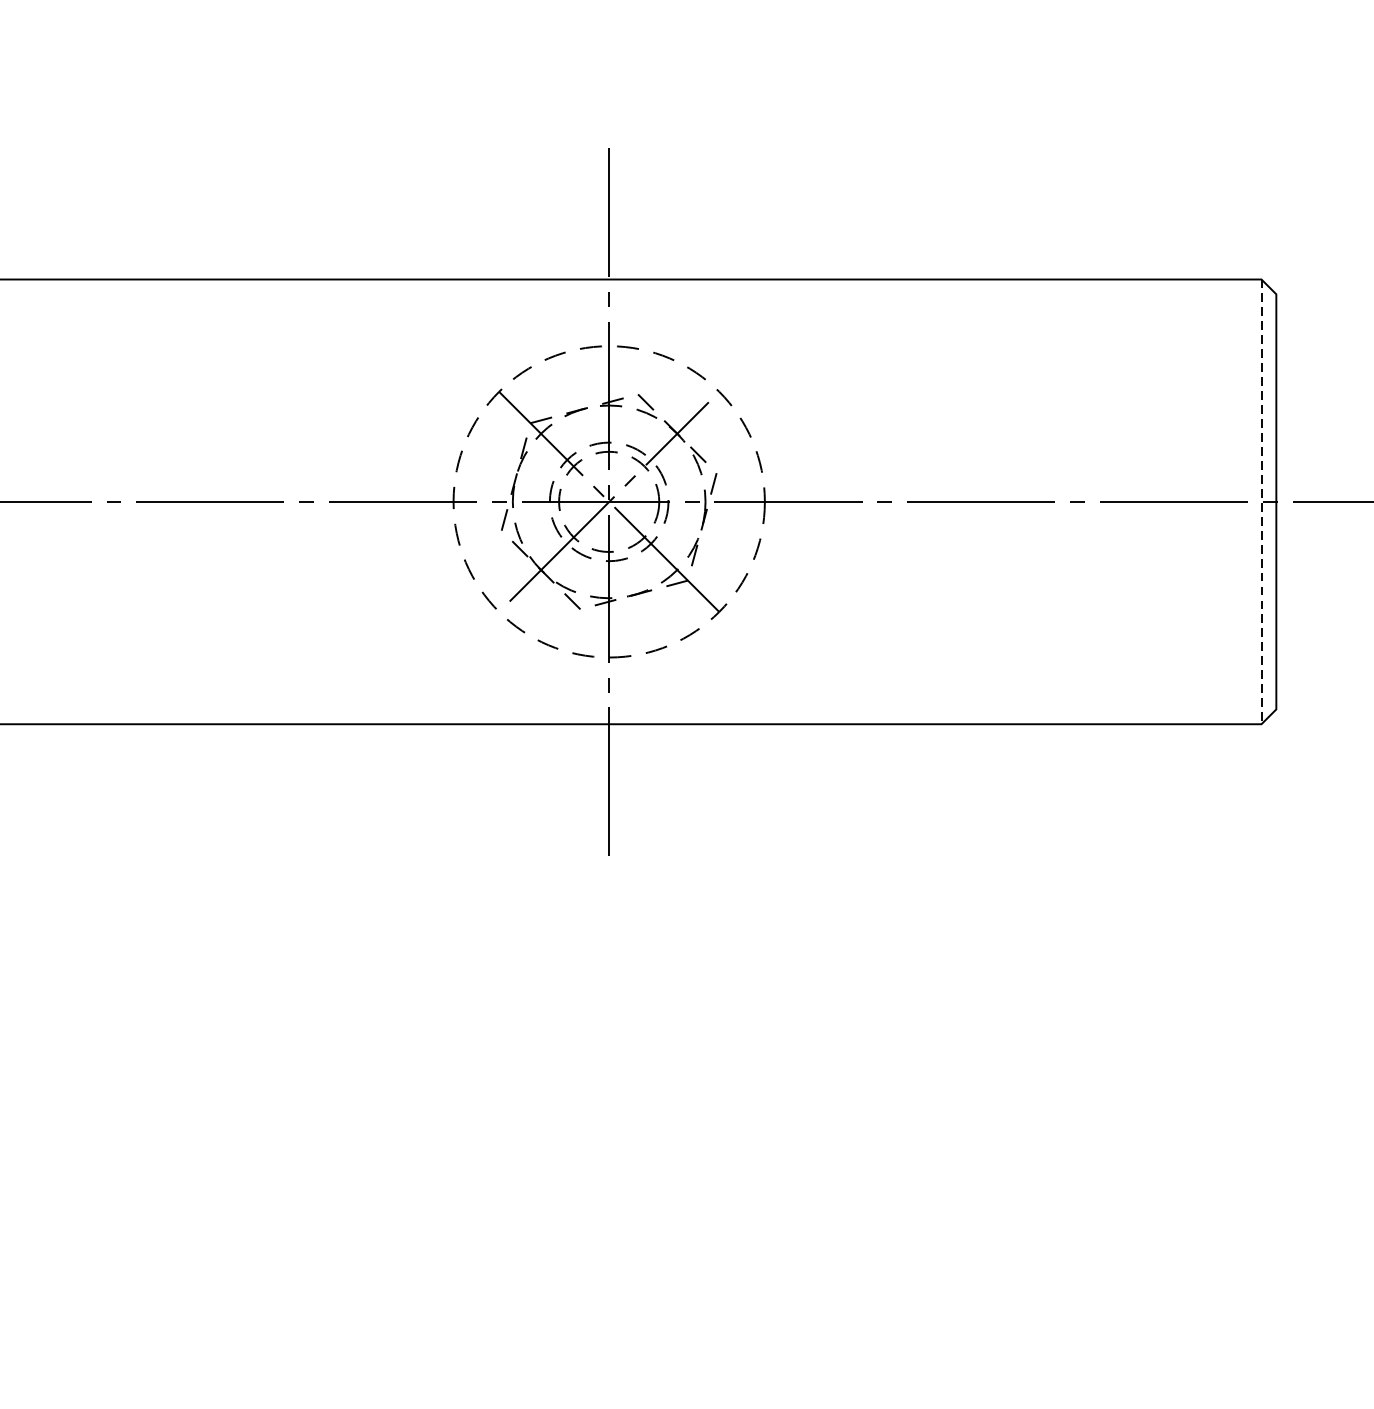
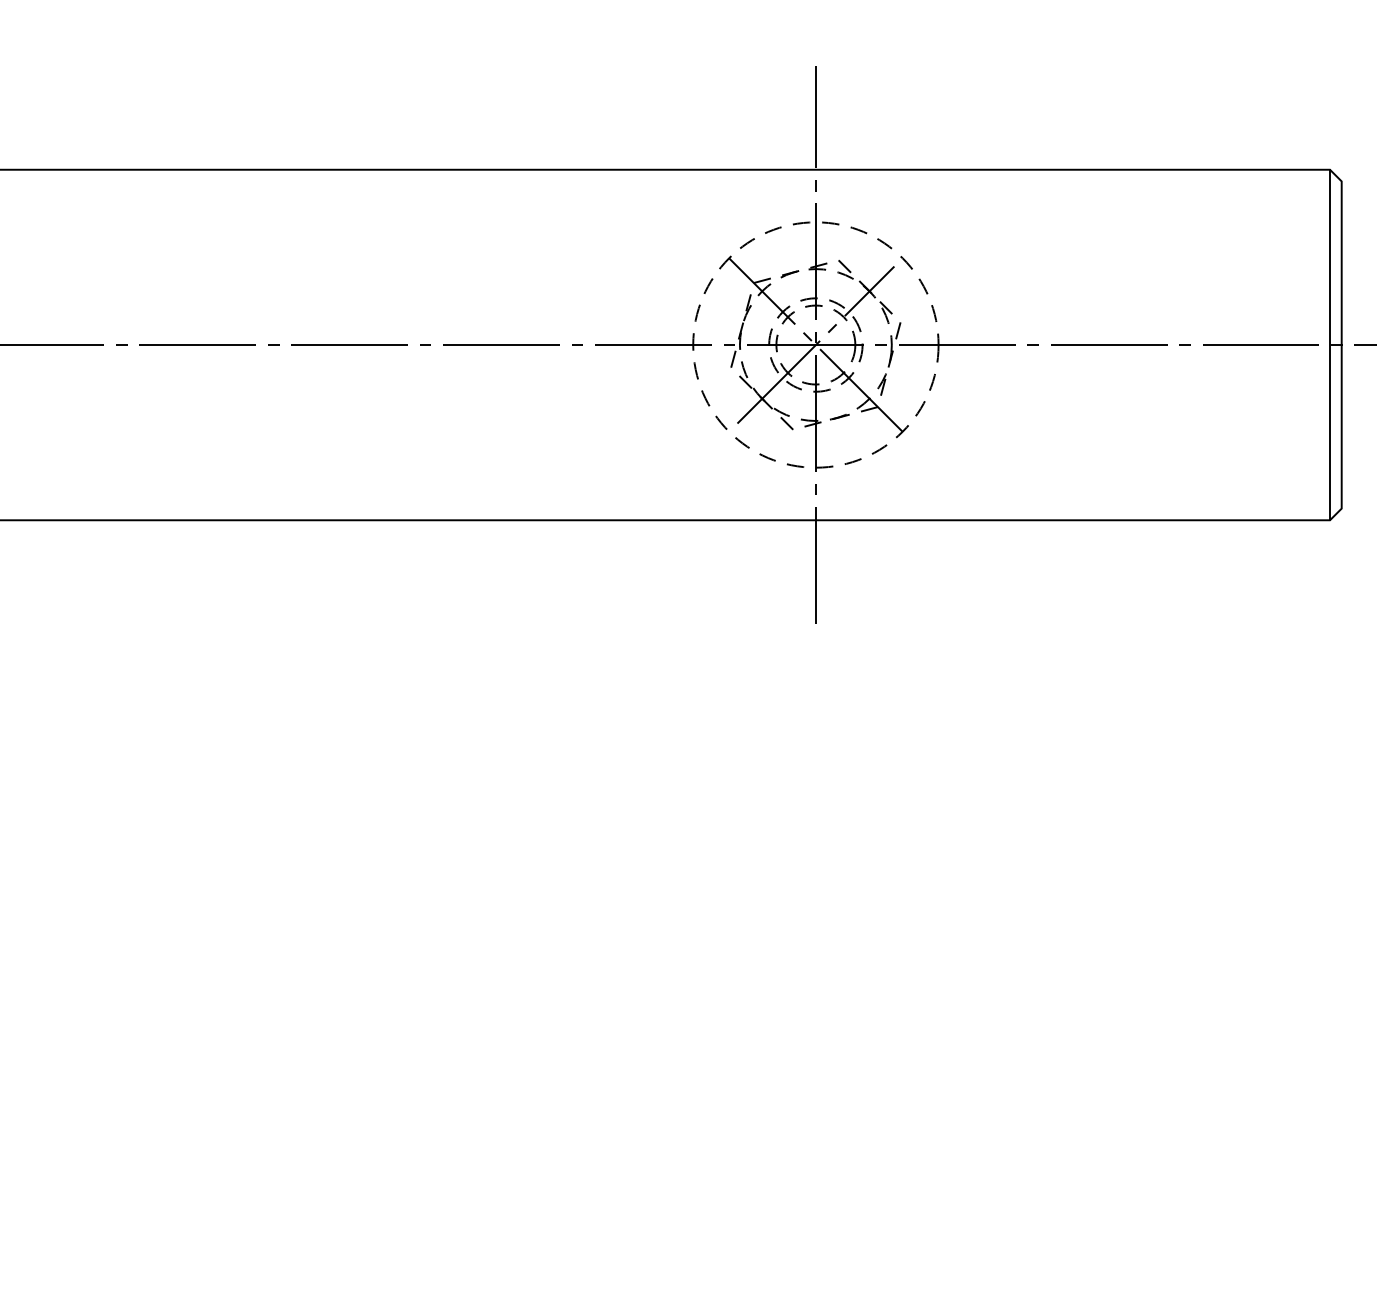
line: (1262, 502) -> (1330, 345), dashed -> solid

